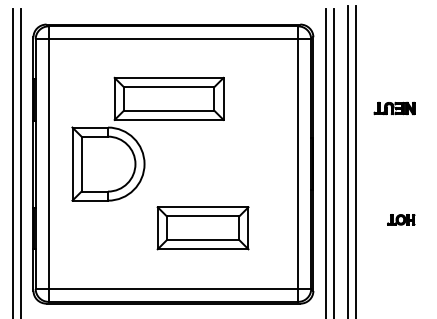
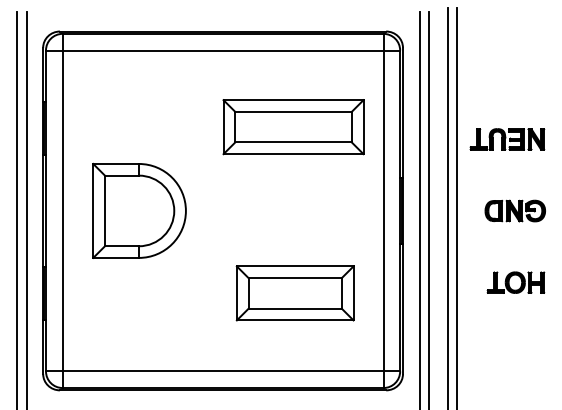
part: (169, 99) -> (293, 127), moved
part: (394, 108) -> (507, 139), size x1.43
part: (400, 163) -> (514, 210), added
part: (400, 219) -> (515, 282), size x1.67
part: (202, 228) -> (294, 293), moved

